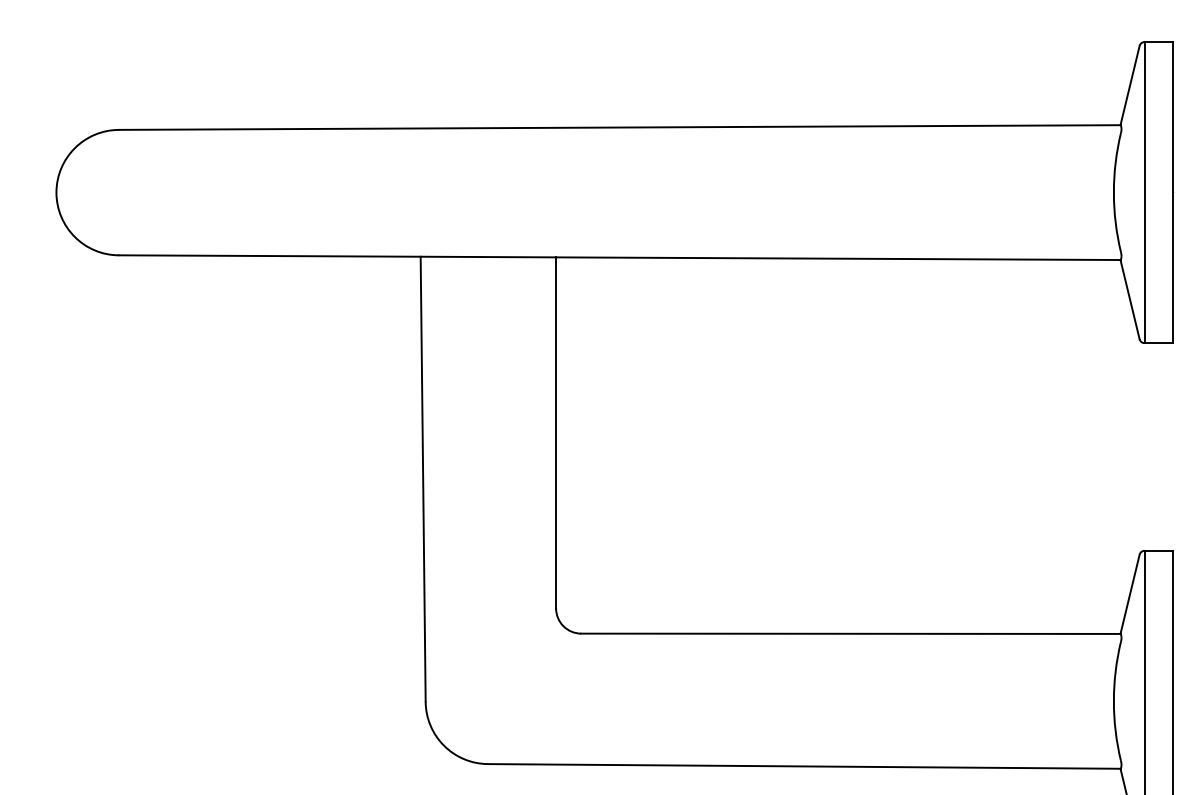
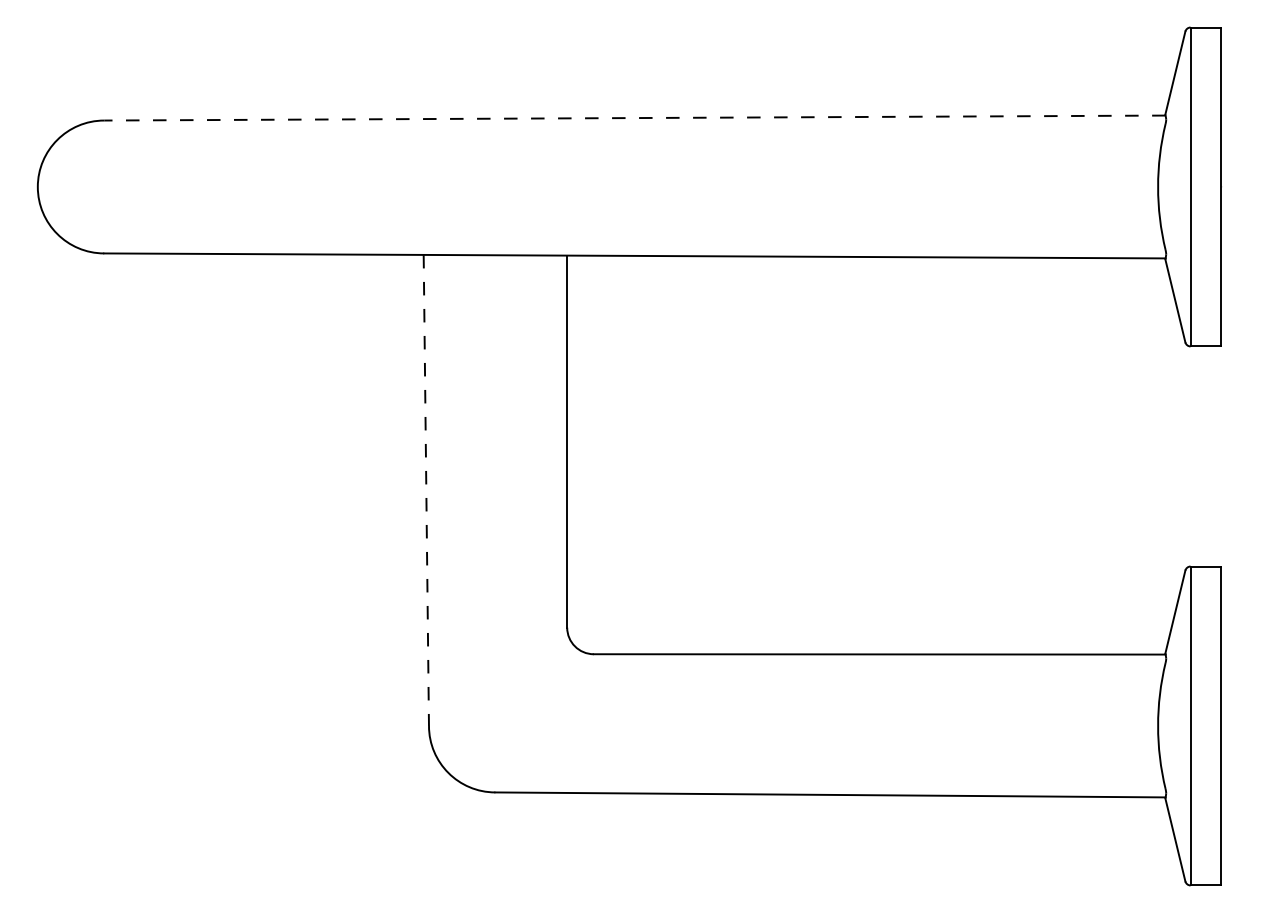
line: (619, 127) -> (634, 118), solid -> dashed
line: (423, 479) -> (426, 490), solid -> dashed

